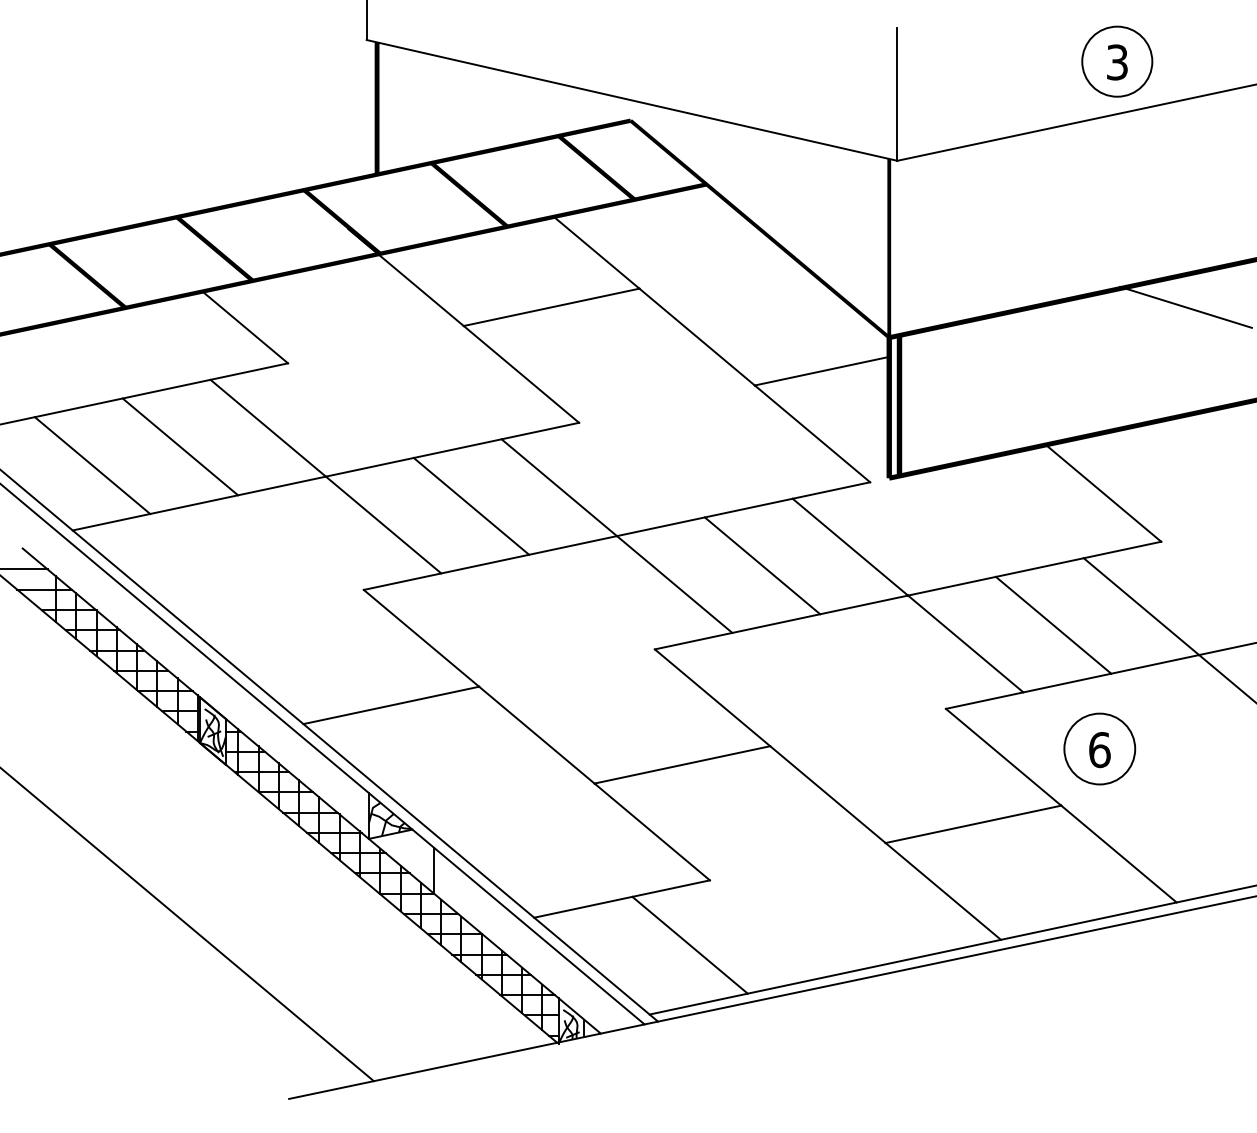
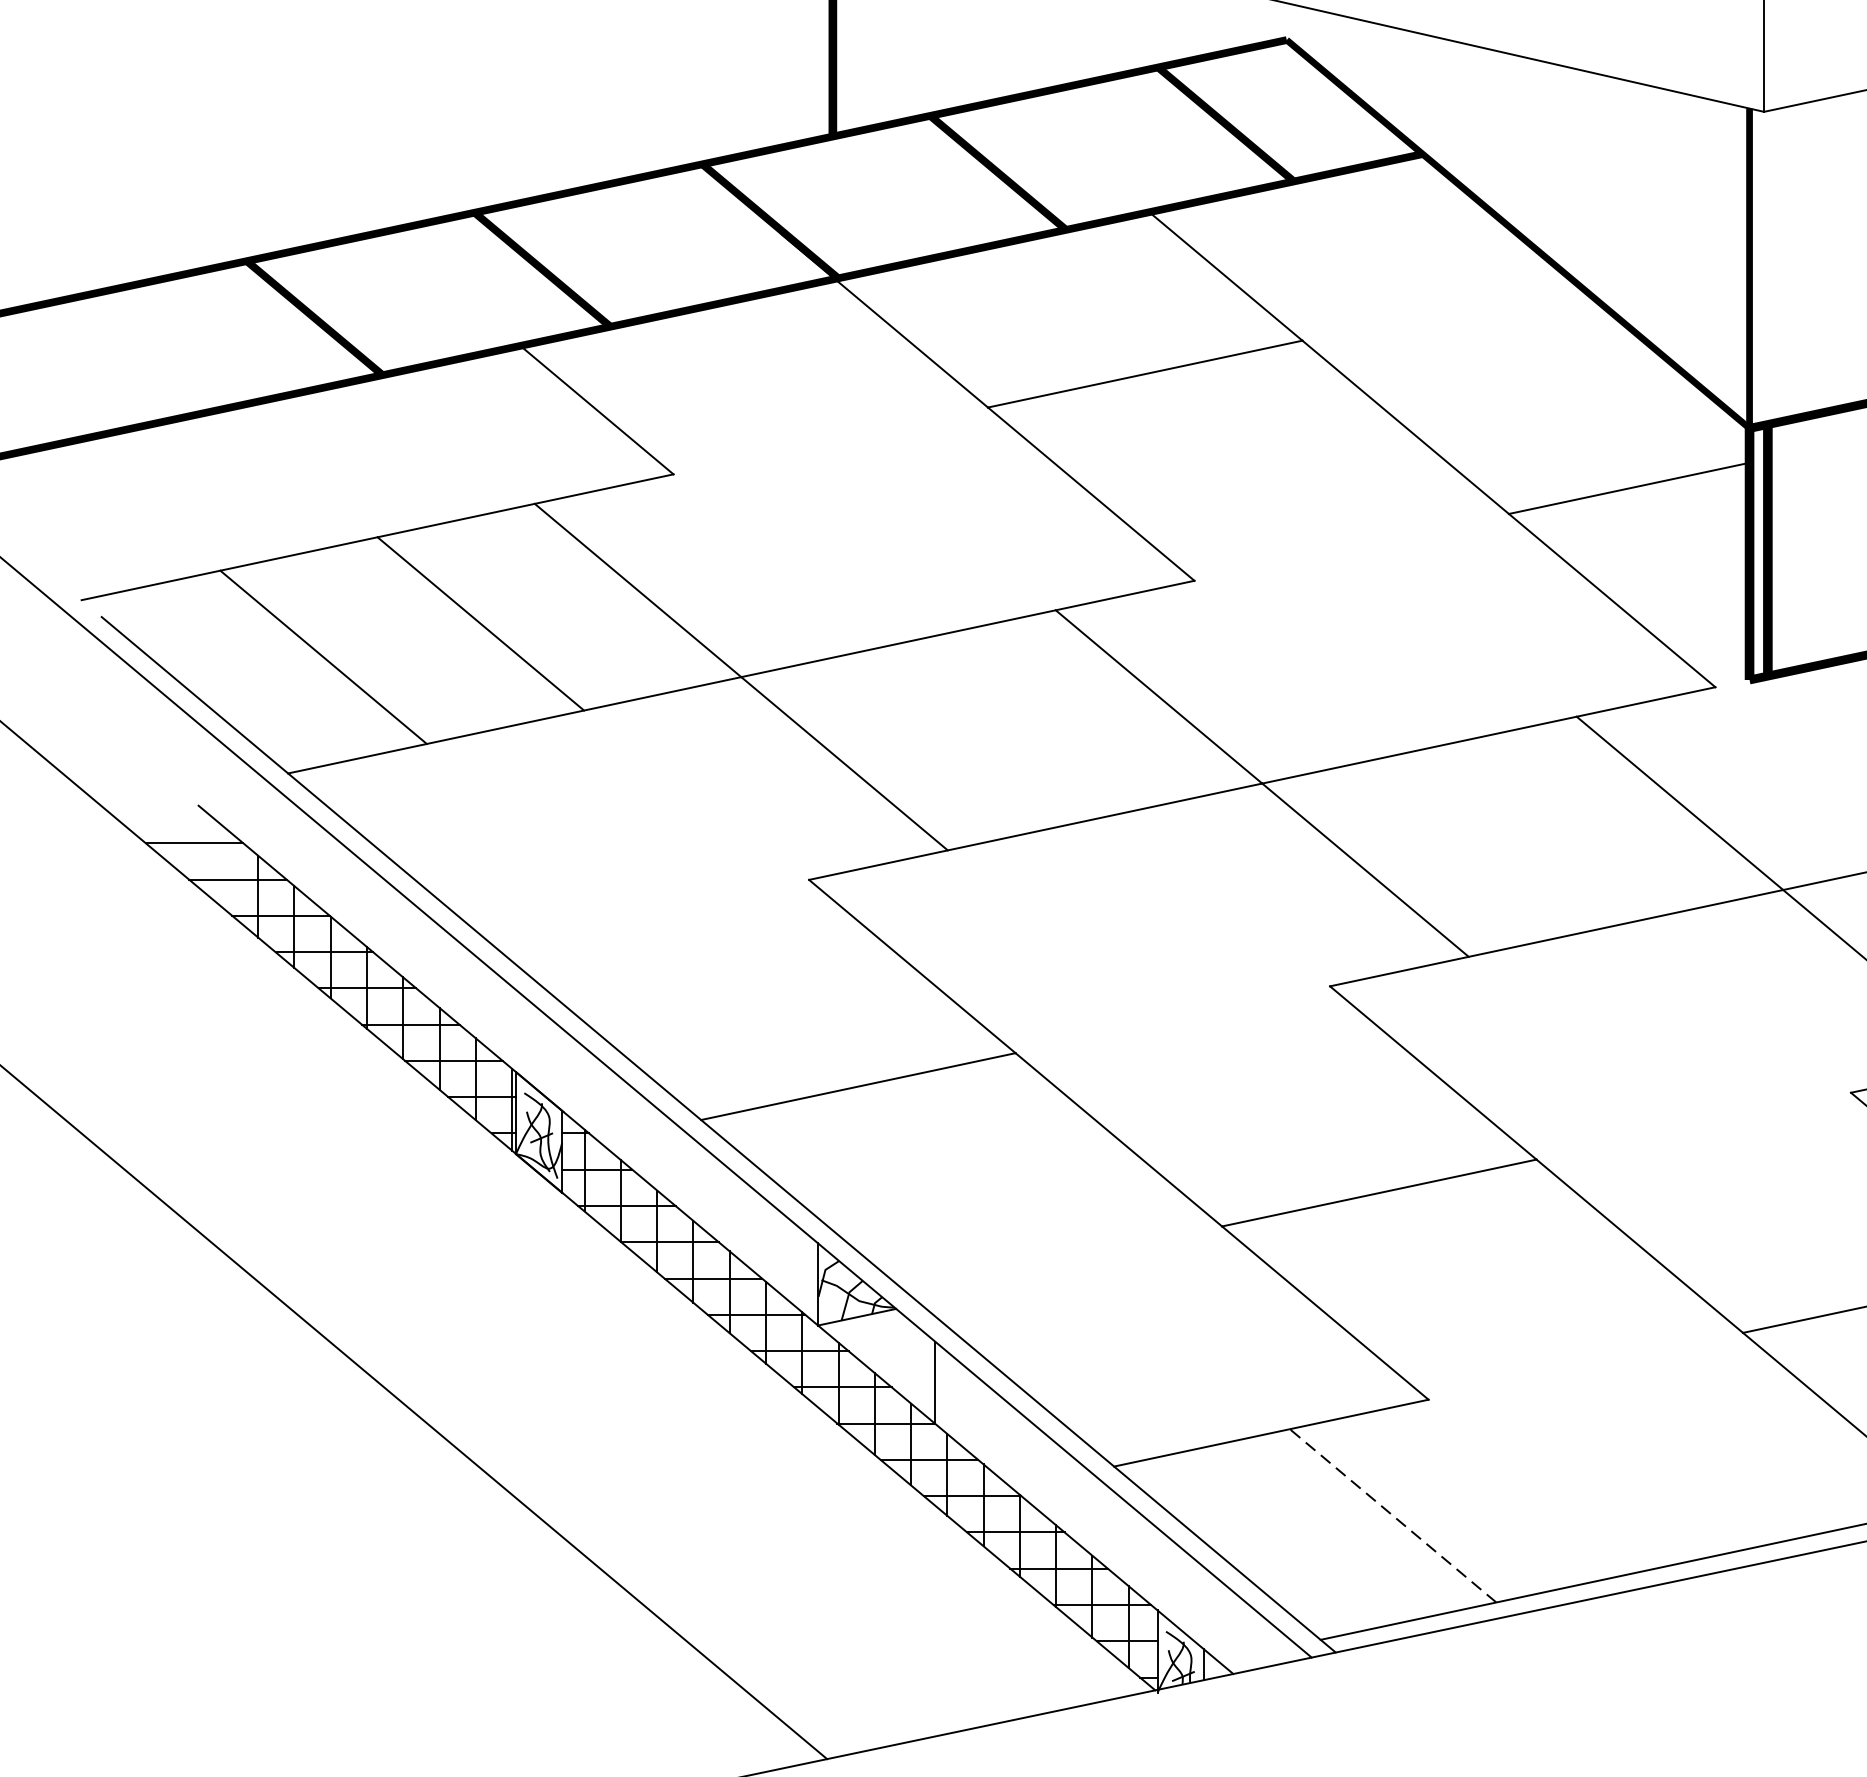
line: (471, 505) -> (1001, 728), removed
line: (762, 565) -> (1522, 836), removed
line: (689, 944) -> (1392, 1514), solid -> dashed

